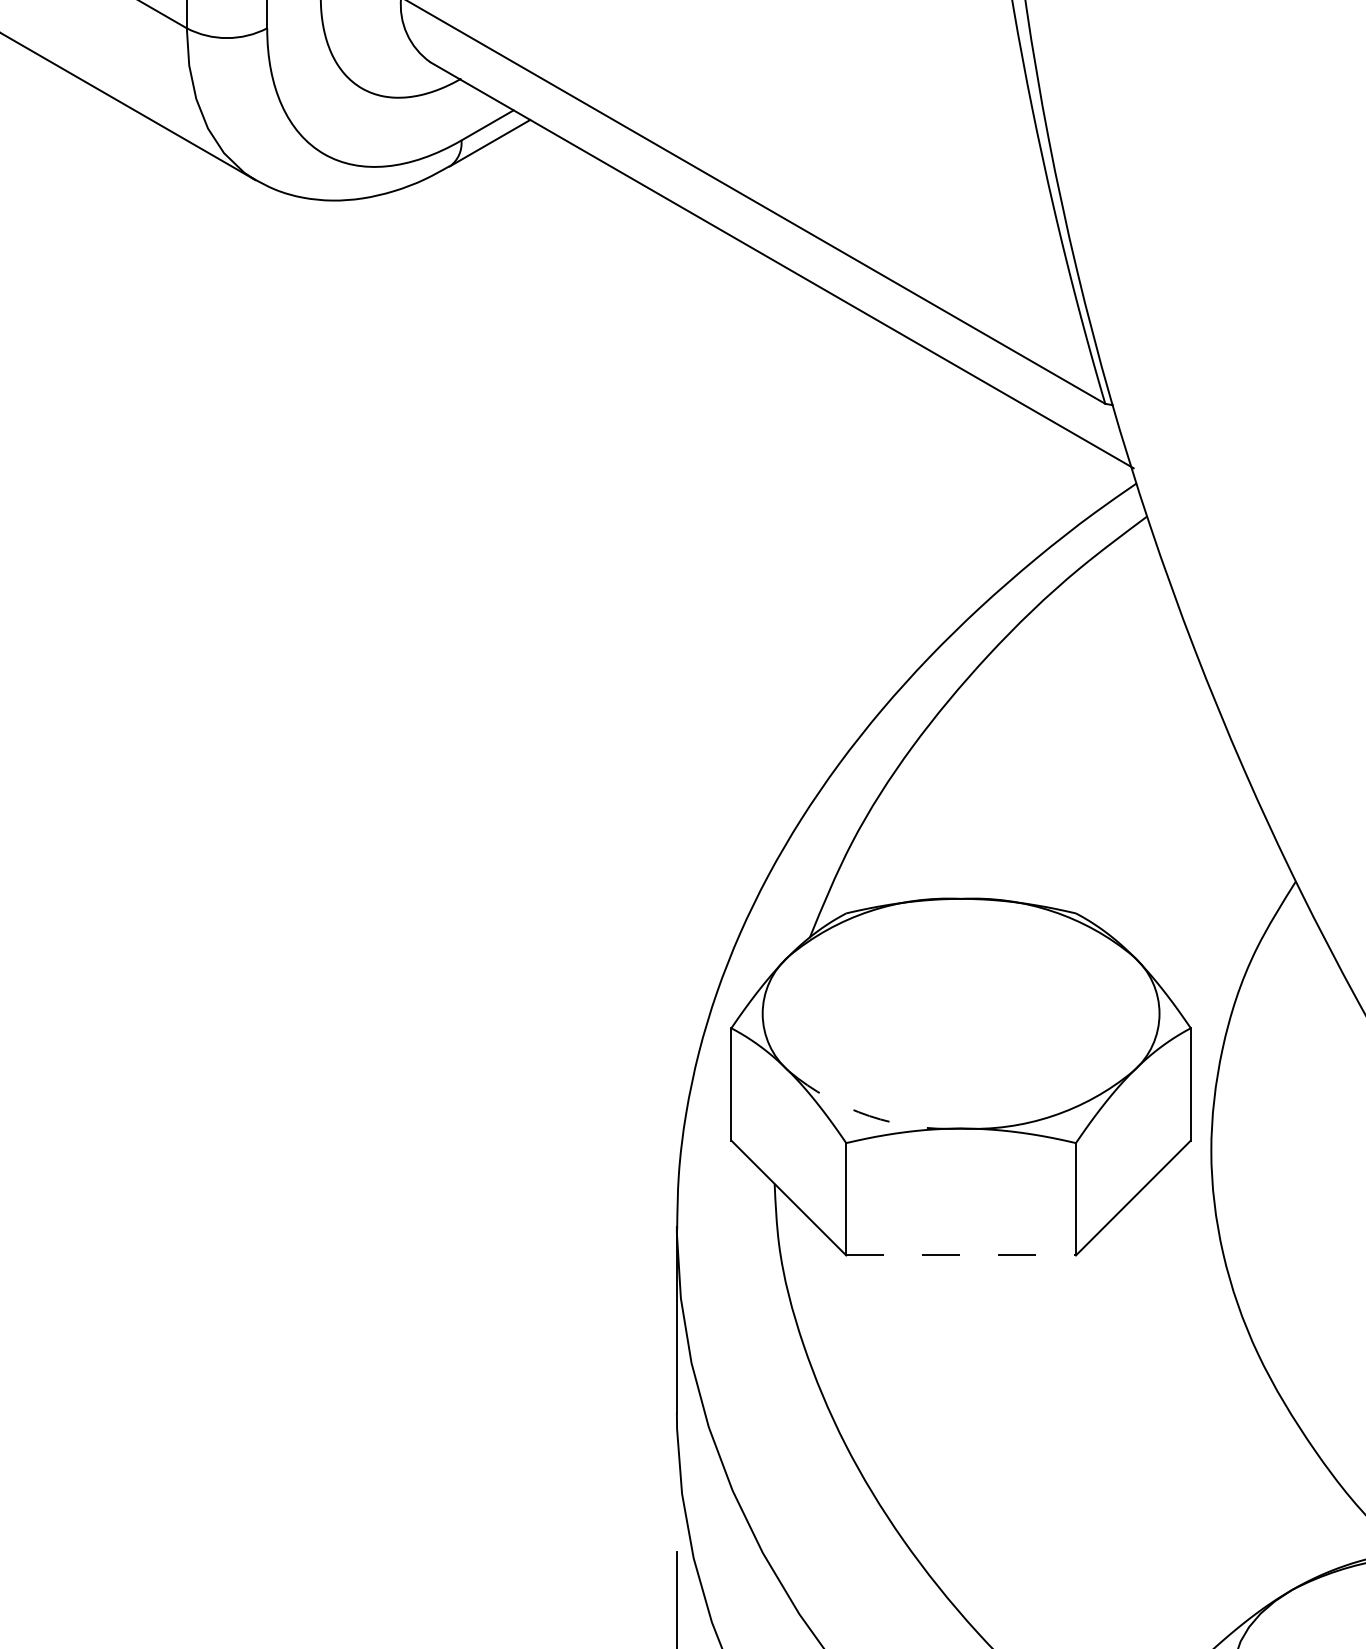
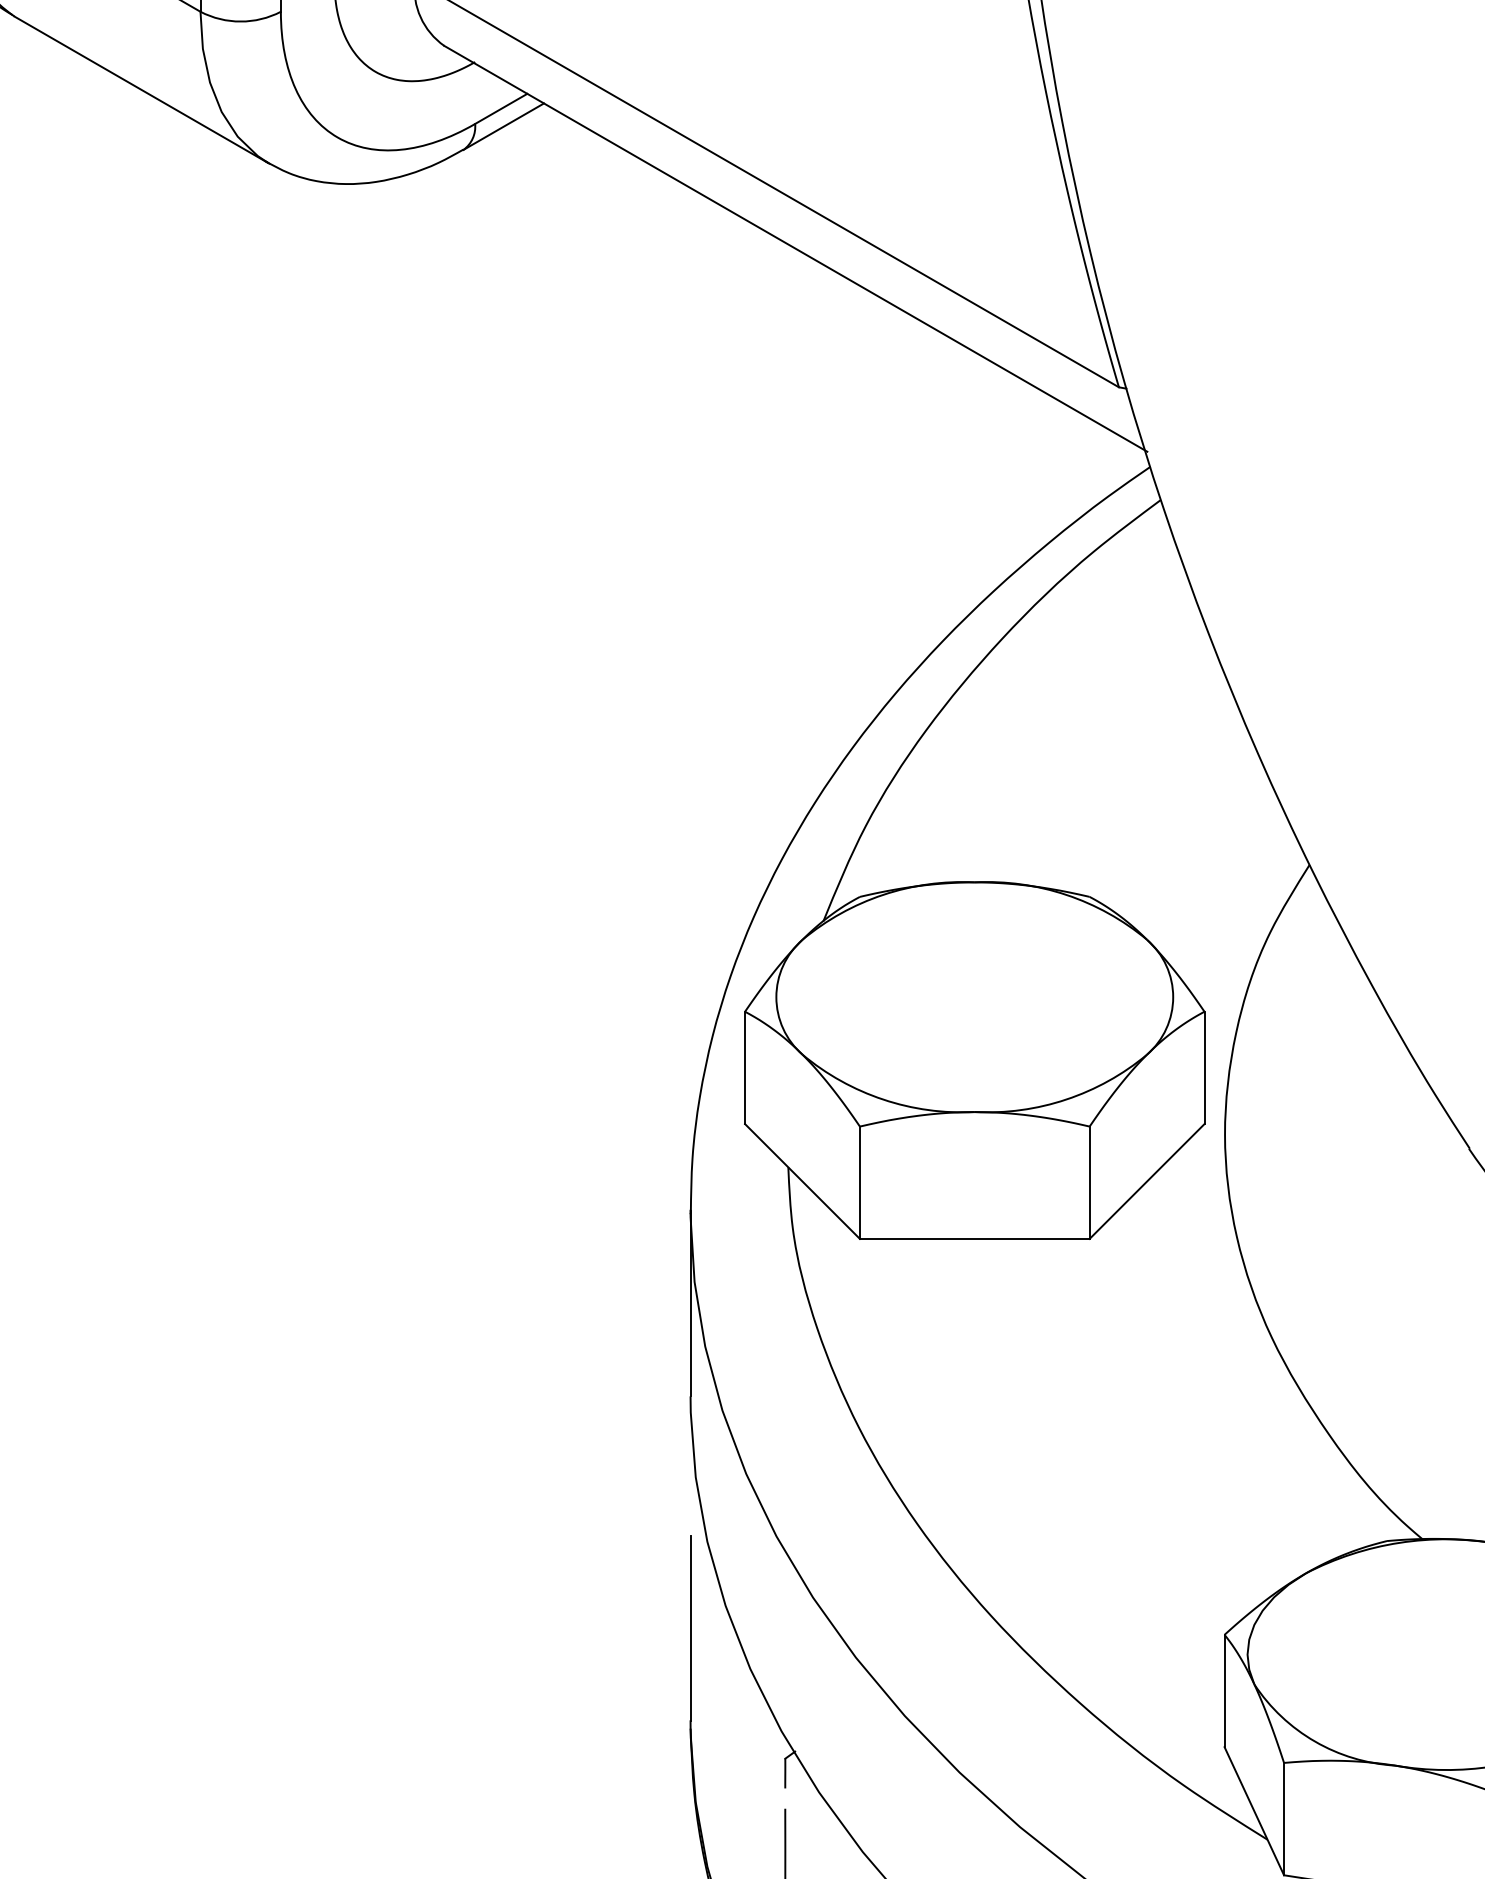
arc: (869, 1116) -> (883, 1099), dashed -> solid
line: (960, 1255) -> (974, 1238), dashed -> solid

